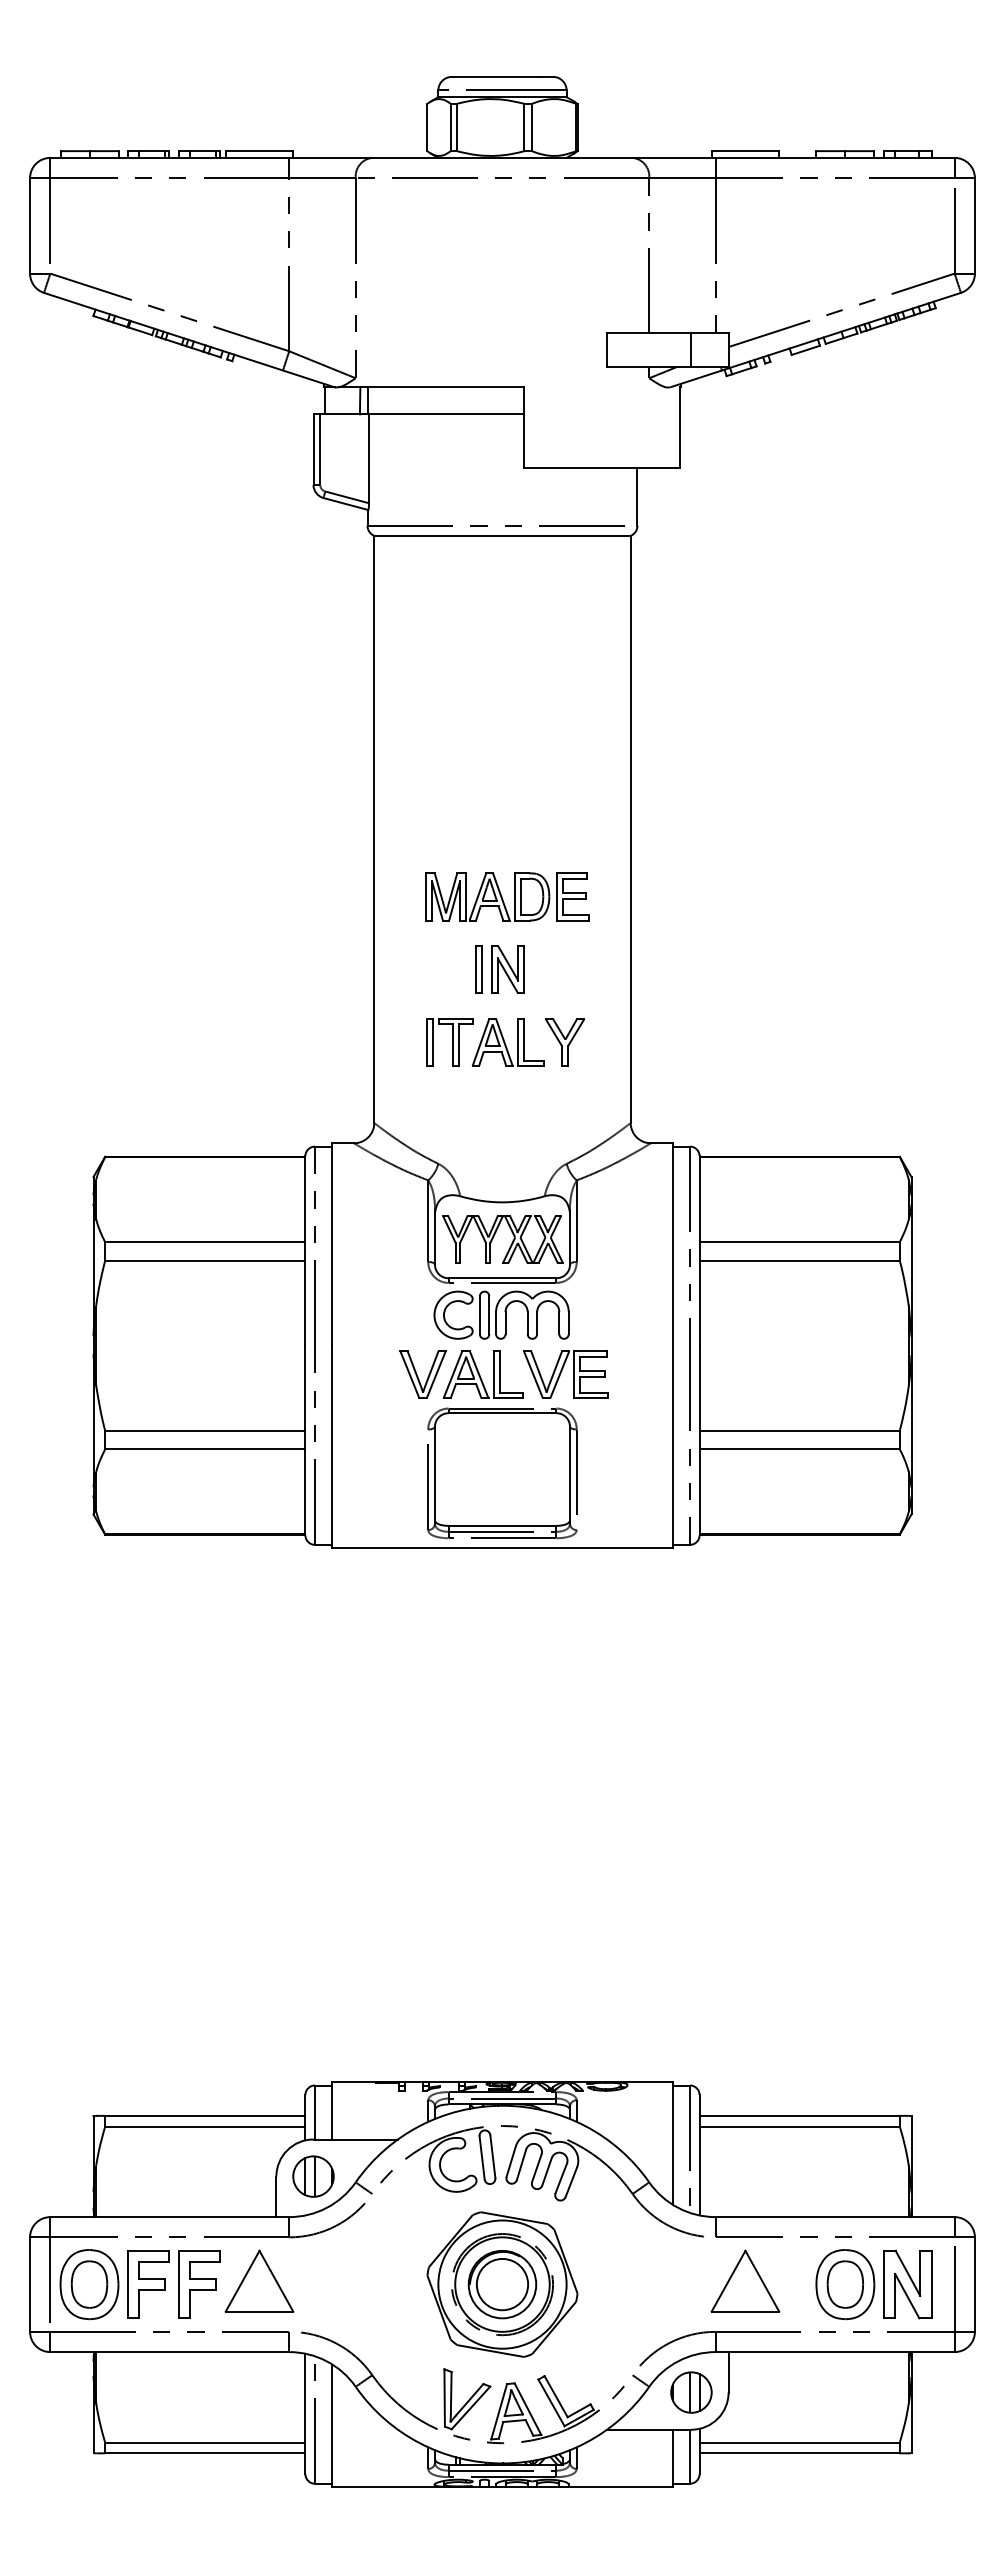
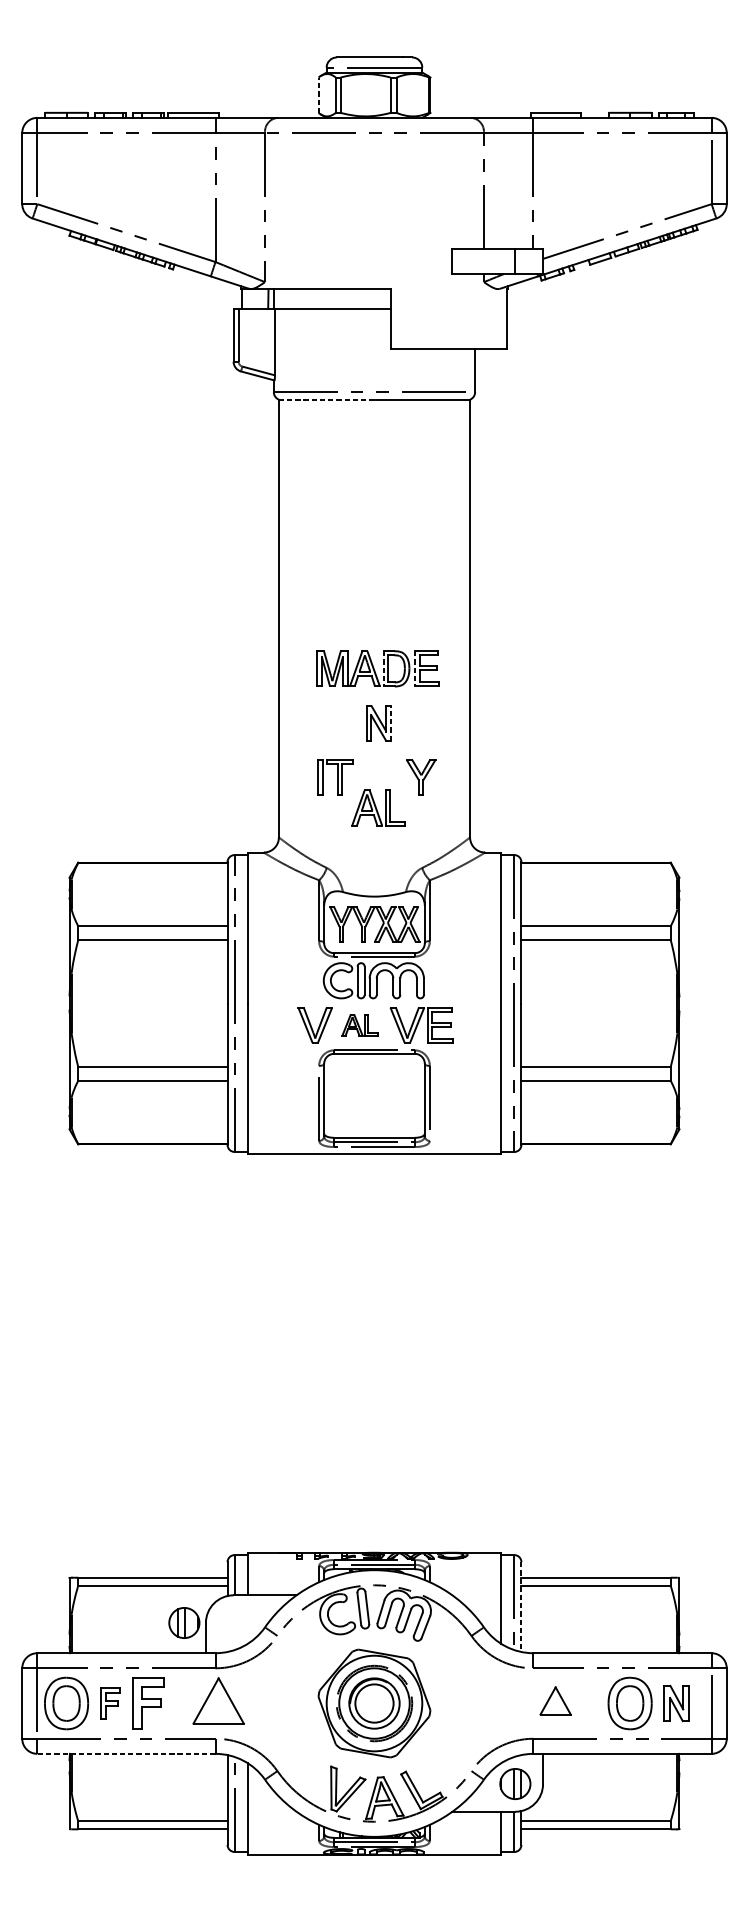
line: (427, 127) -> (318, 95), solid -> dashed
line: (438, 535) -> (326, 399), solid -> dashed
line: (514, 896) -> (383, 668), solid -> dashed
line: (557, 896) -> (415, 668), solid -> dashed
part: (478, 969) -> (356, 722), removed
line: (524, 969) -> (390, 722), solid -> dashed
part: (507, 1042) -> (378, 807), moved
part: (483, 1374) -> (360, 1024), size x0.6
line: (699, 2155) -> (521, 1607), solid -> dashed
part: (313, 2176) -> (184, 1622), moved
part: (259, 2280) -> (218, 1700), moved
part: (745, 2280) -> (555, 1700), size x0.6
part: (148, 2284) -> (110, 1703), size x0.6
part: (907, 2284) -> (676, 1703), size x0.7
line: (169, 2352) -> (126, 1754), solid -> dashed

